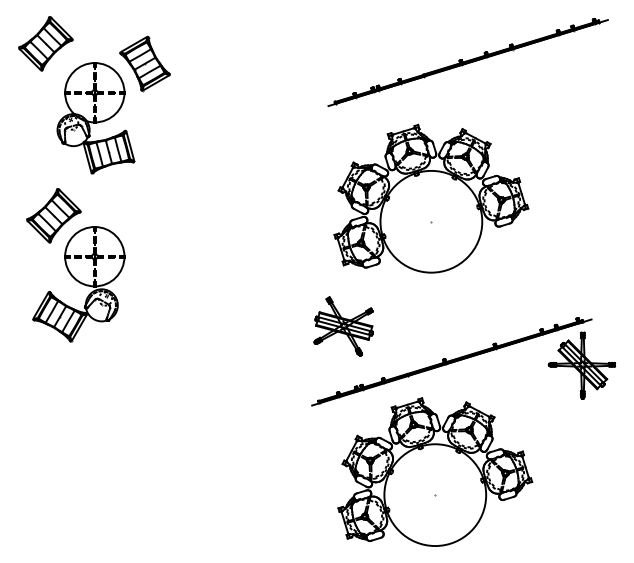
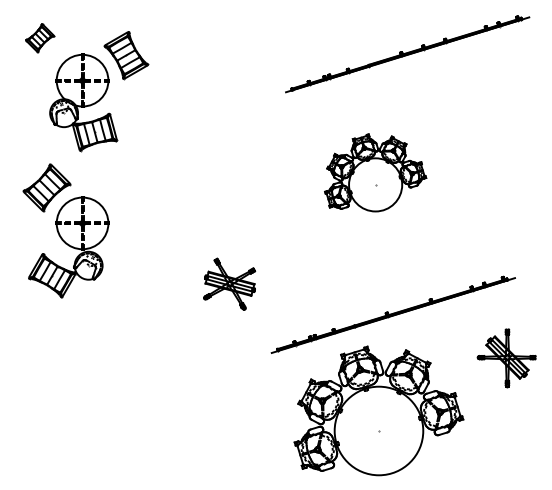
part: (45, 43) -> (39, 37), size x0.6
part: (431, 198) -> (375, 172), size x0.6
part: (343, 326) -> (229, 284), moved
part: (581, 365) -> (506, 358), moved

